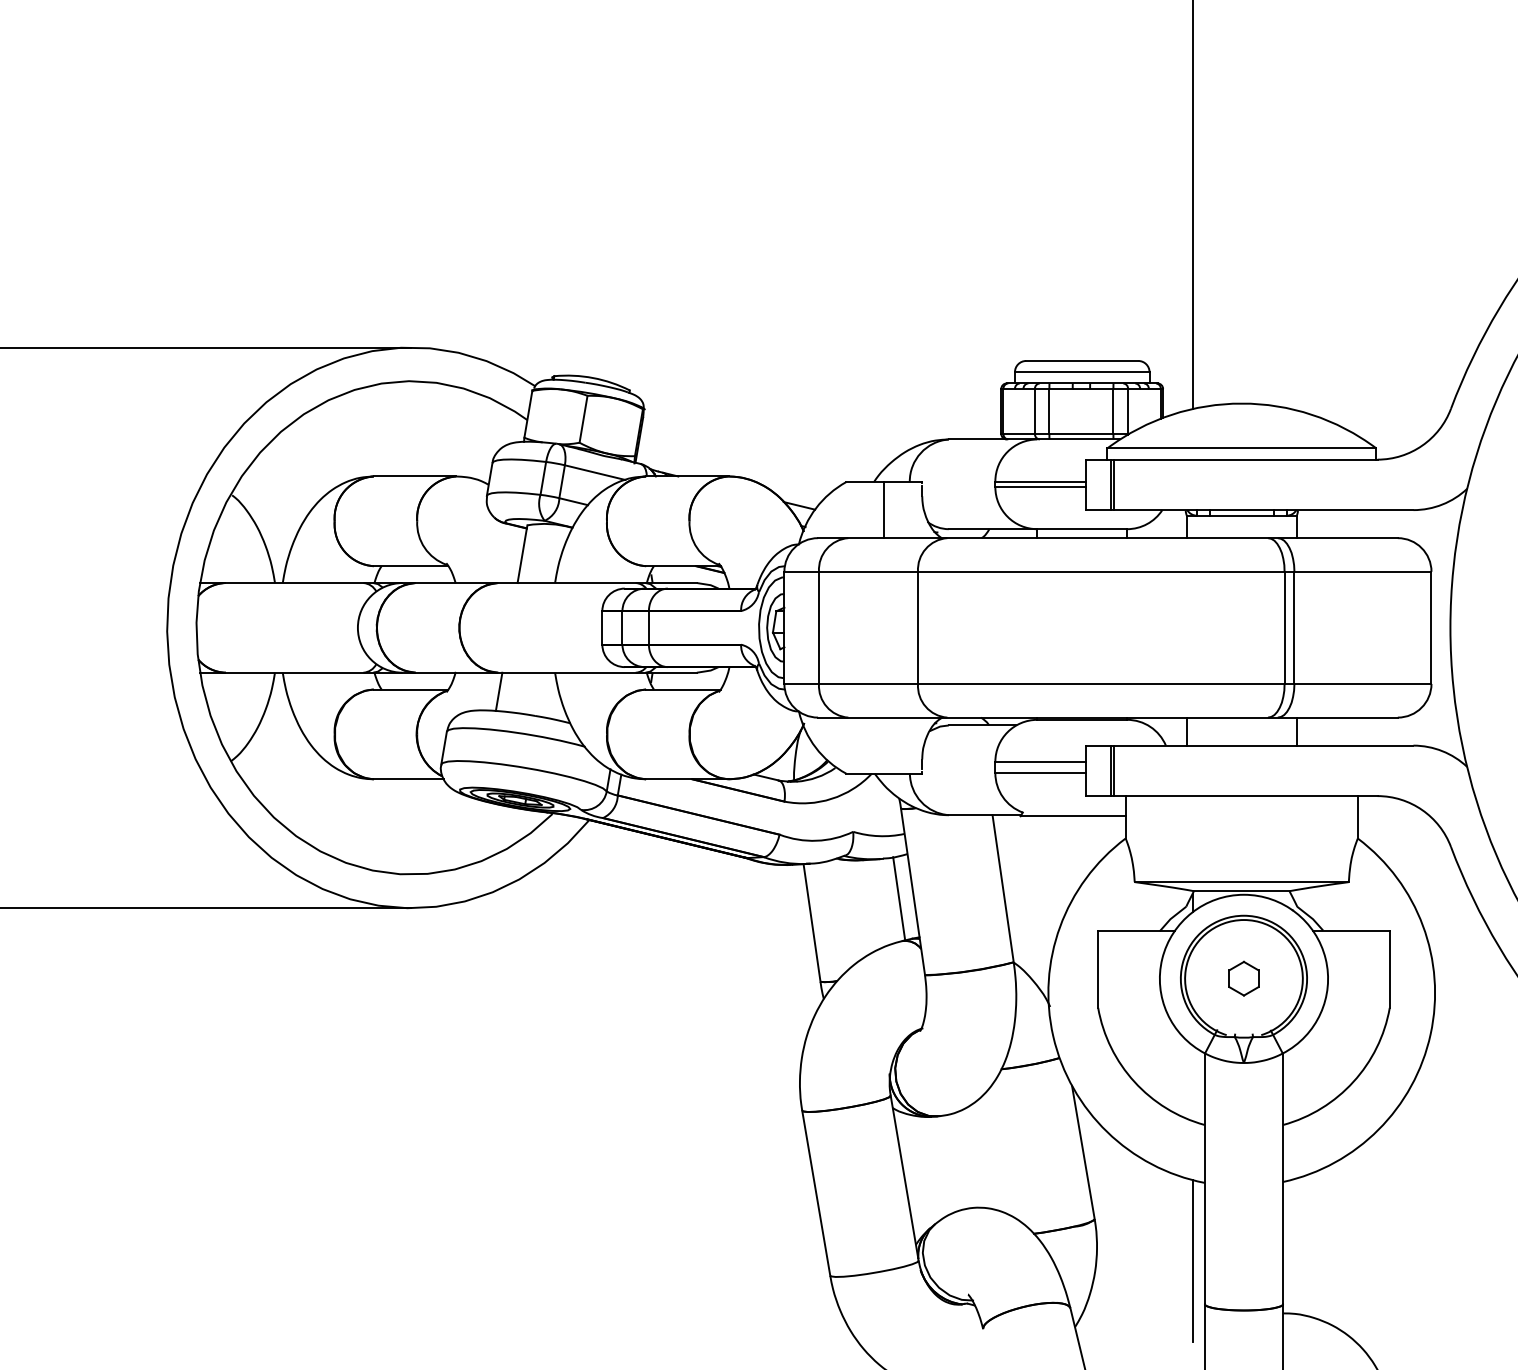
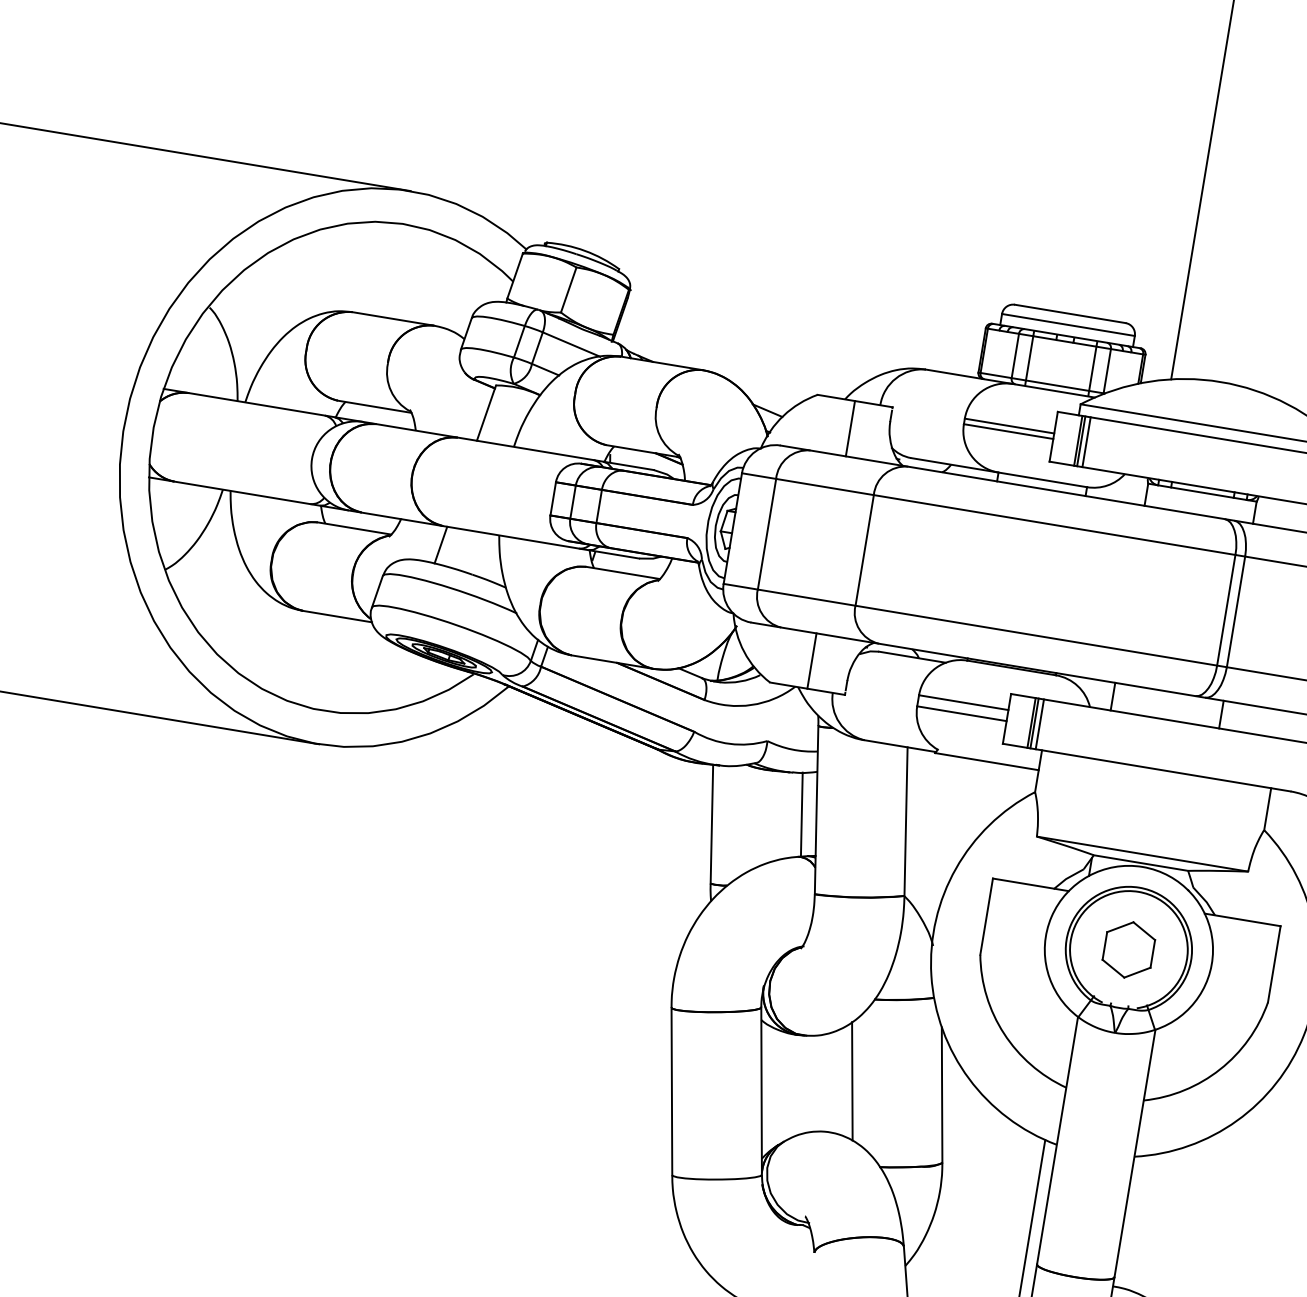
line: (1119, 484) -> (1086, 441), added
line: (884, 745) -> (812, 660), added
line: (1119, 770) -> (1040, 724), added
part: (1243, 978) -> (1128, 949), size x1.67
line: (992, 1153) -> (852, 1081), added

